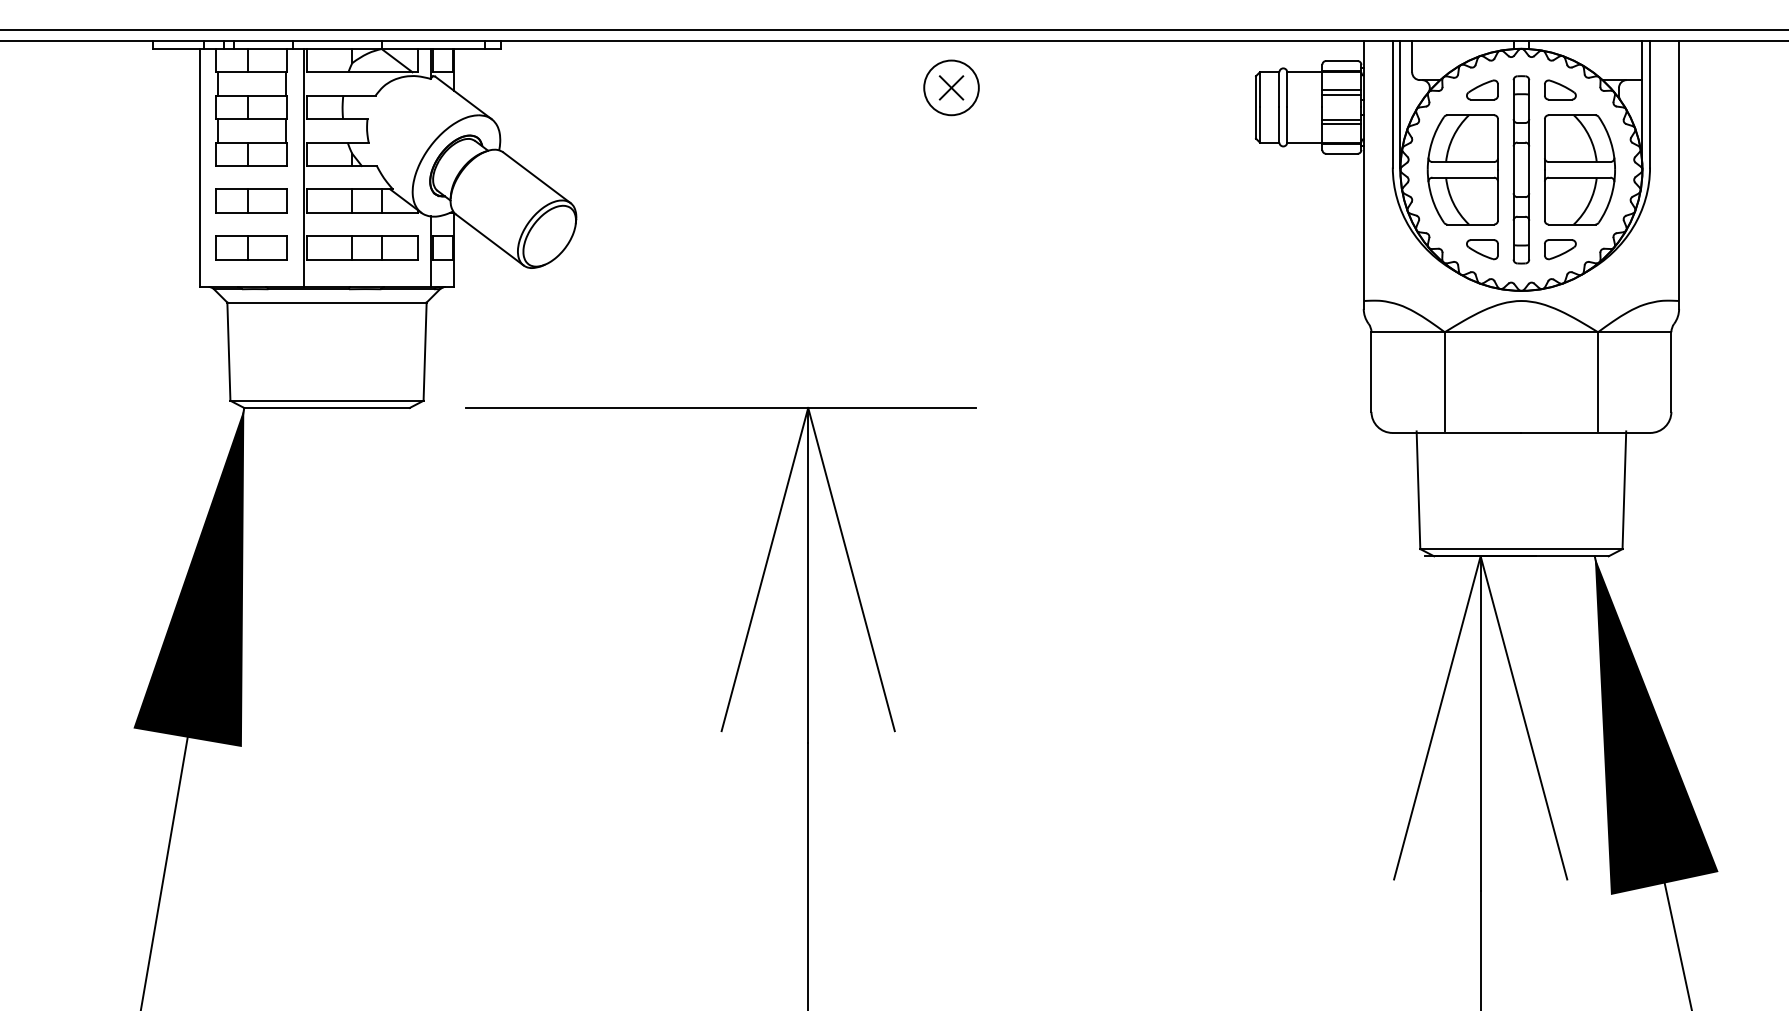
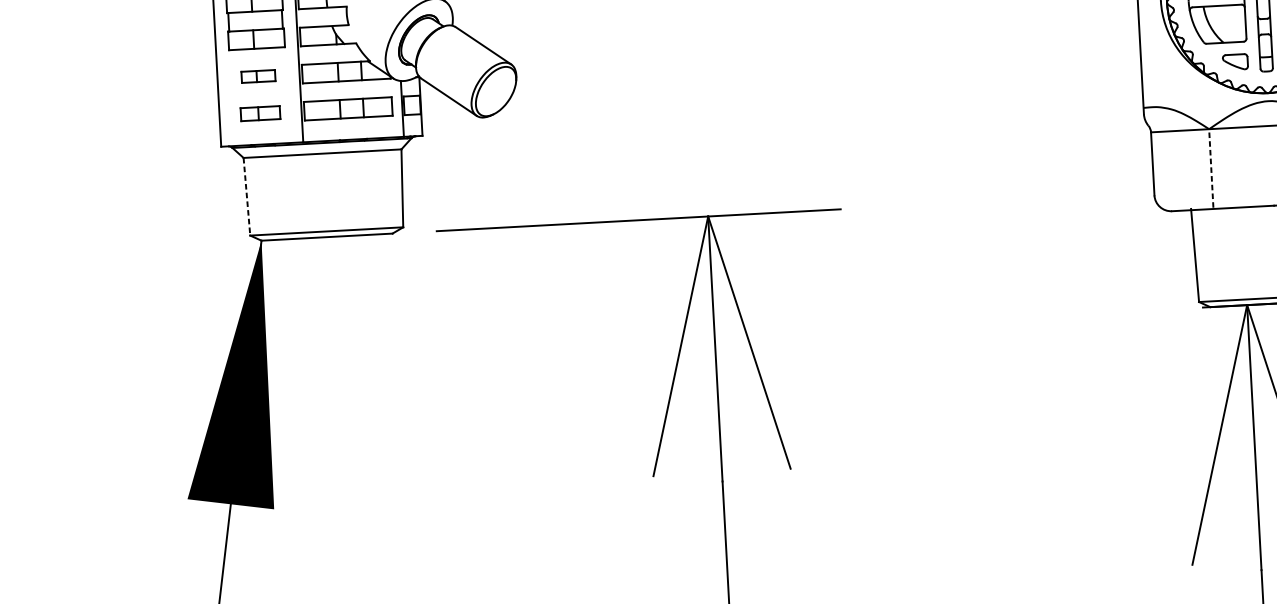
part: (251, 200) -> (258, 76), size x0.6
part: (251, 247) -> (260, 113), size x0.7
line: (228, 352) -> (246, 197), solid -> dashed
line: (1444, 381) -> (1211, 168), solid -> dashed

